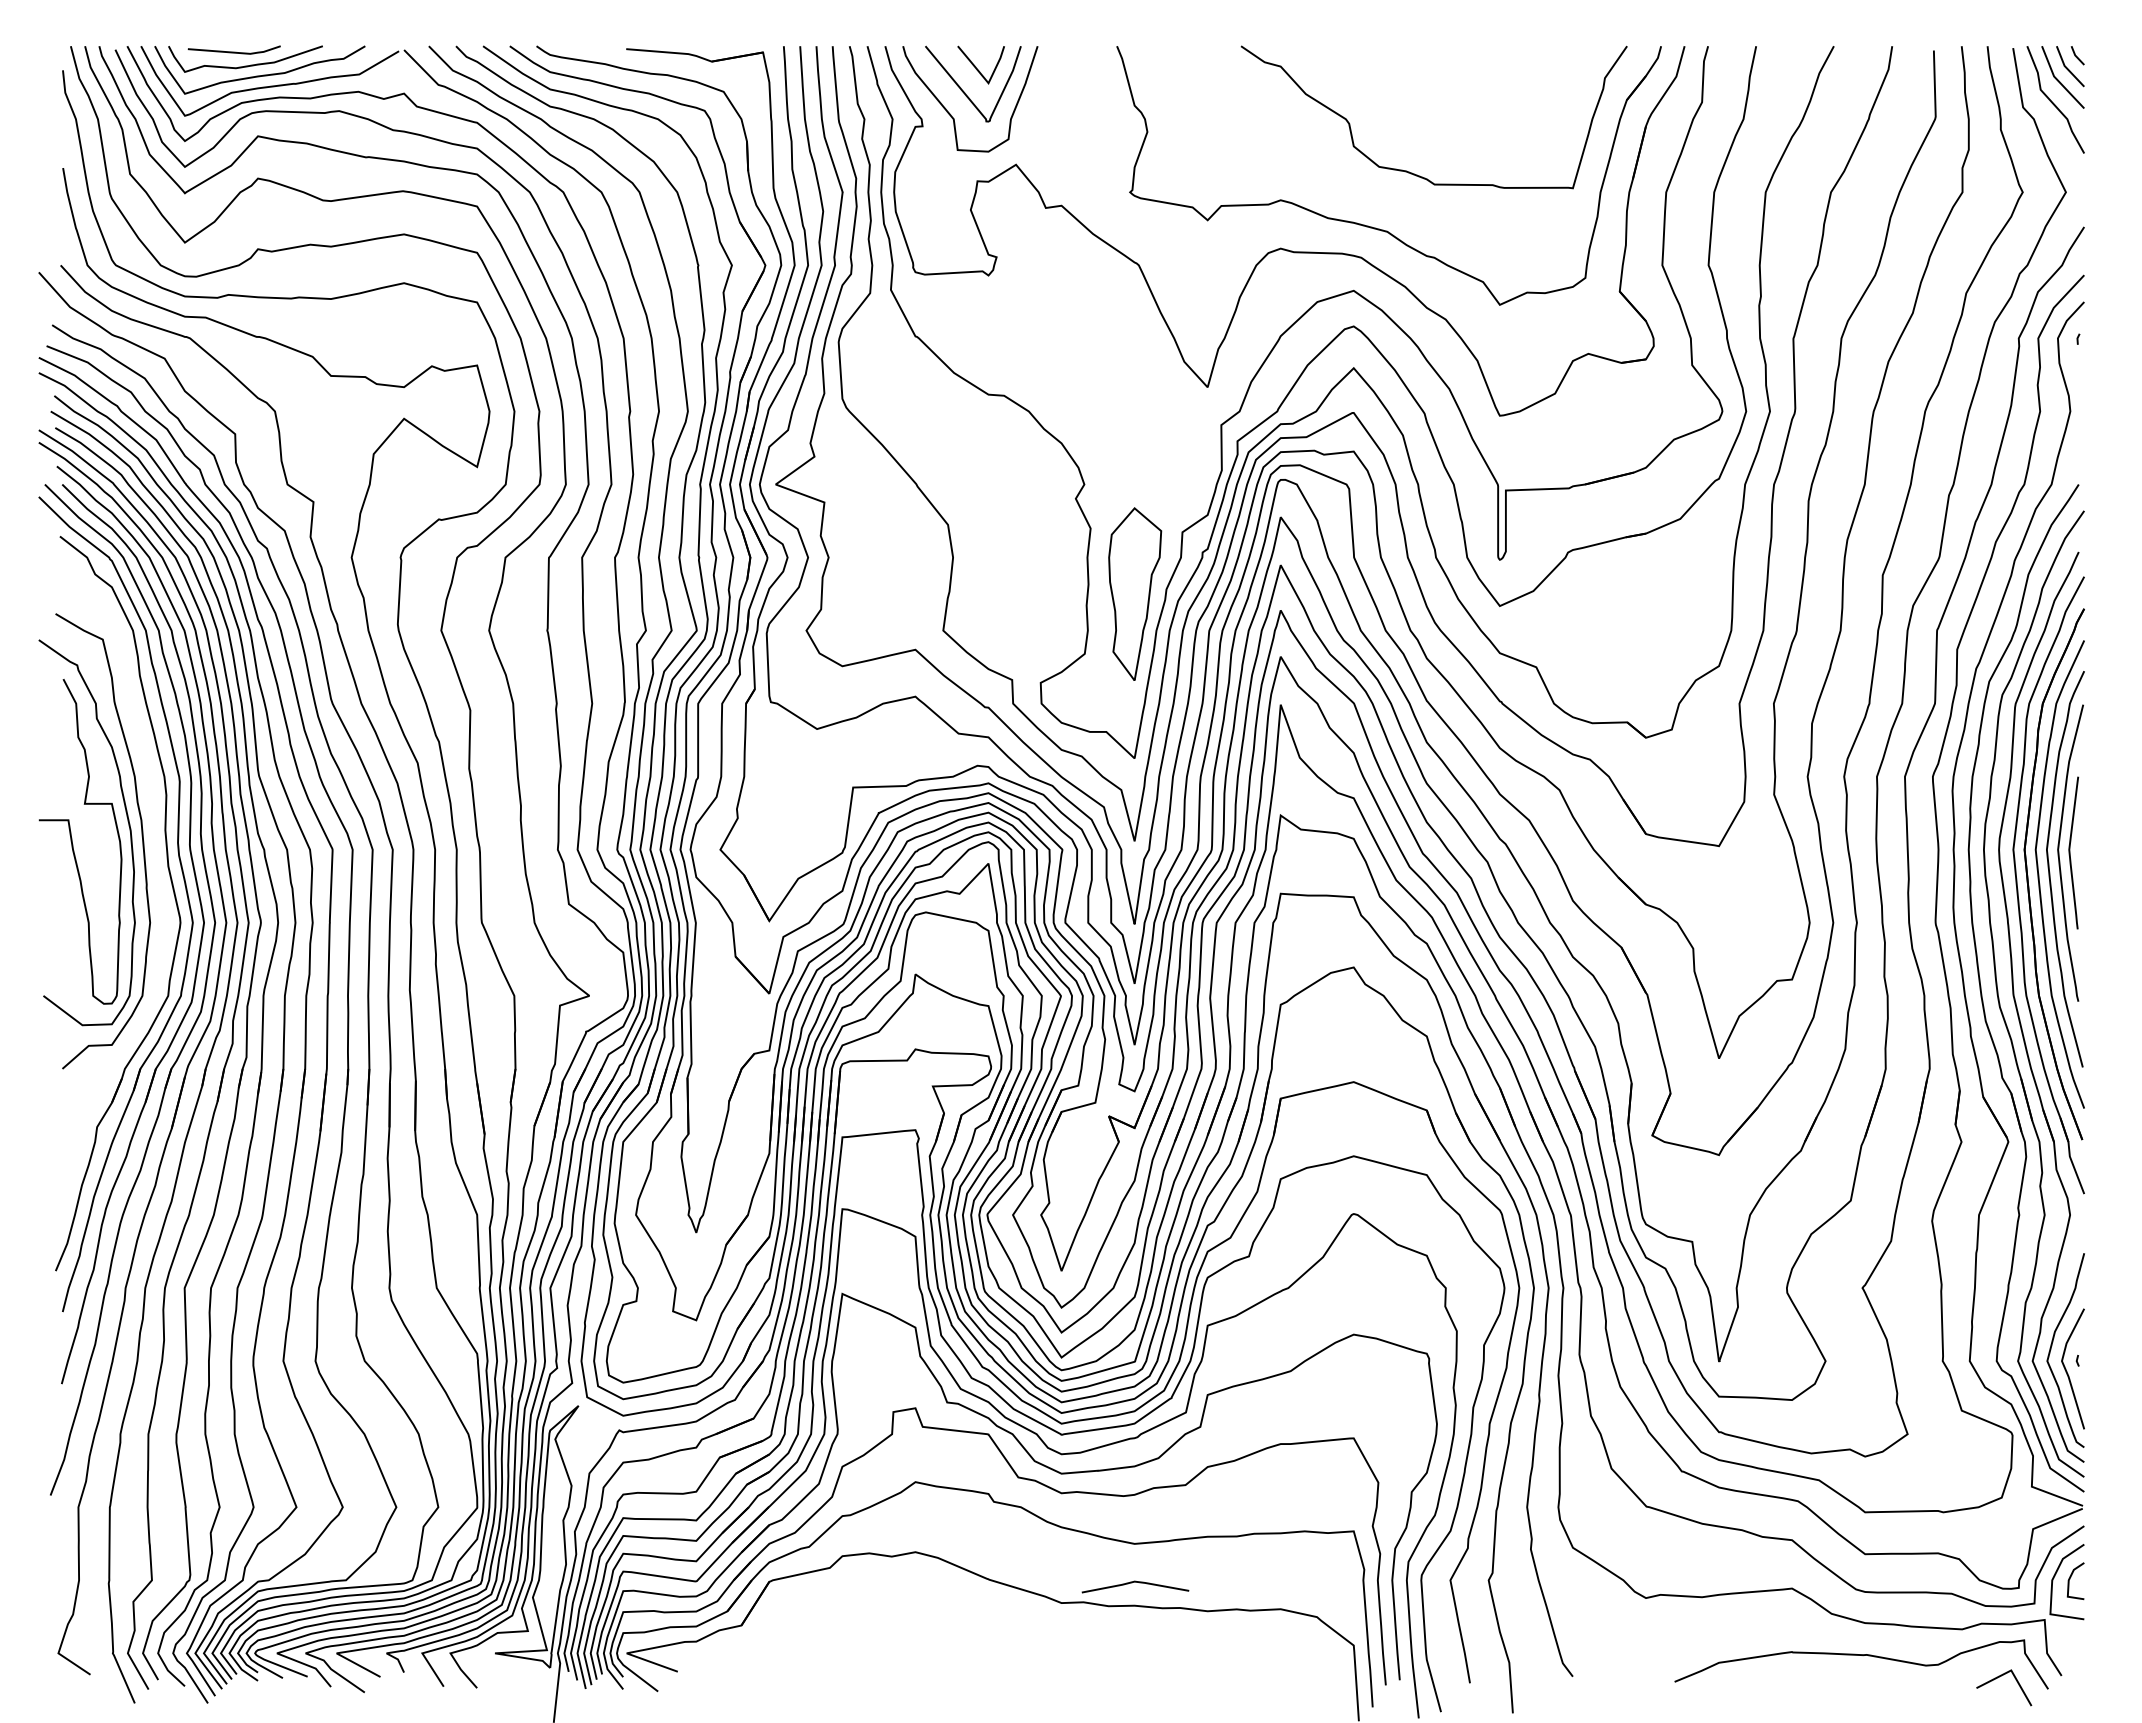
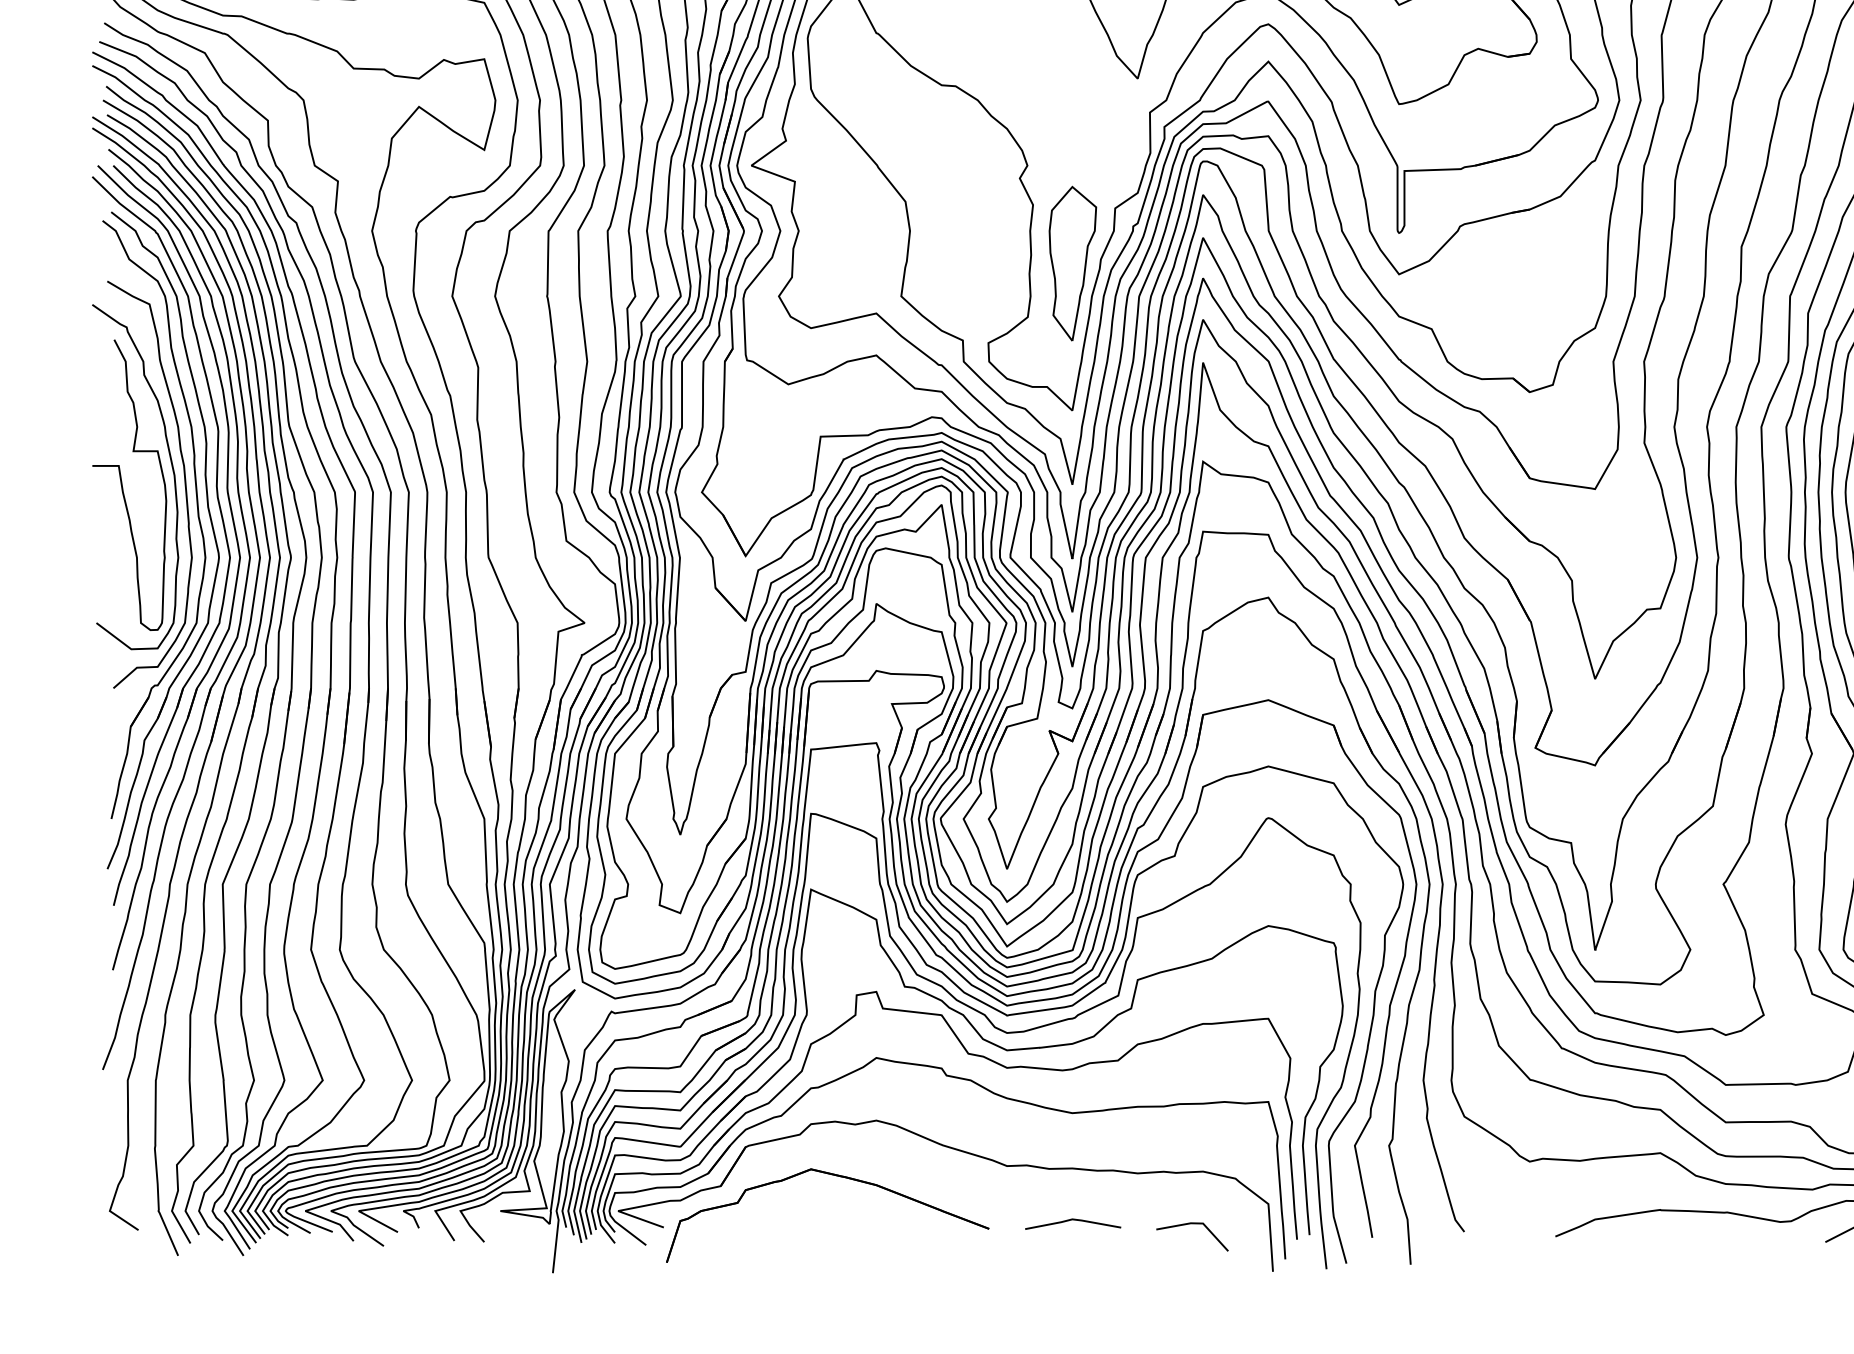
part: (156, 877) -> (197, 517), added
line: (1135, 1582) -> (1073, 1220), moved
part: (870, 1614) -> (836, 1176), added
line: (1265, 1668) -> (1189, 1224), added

